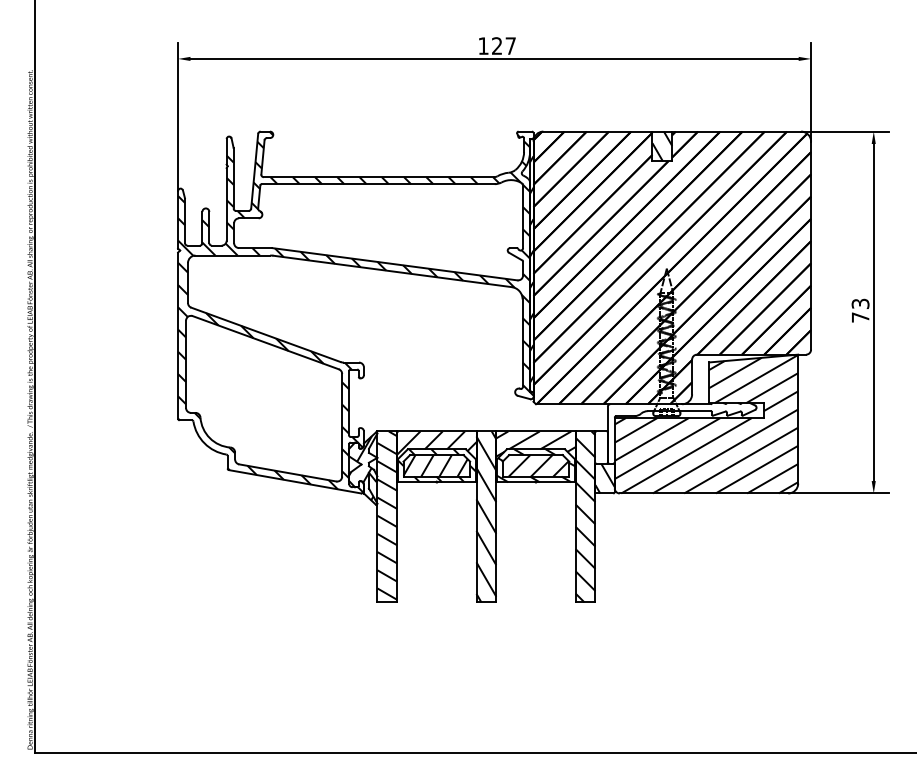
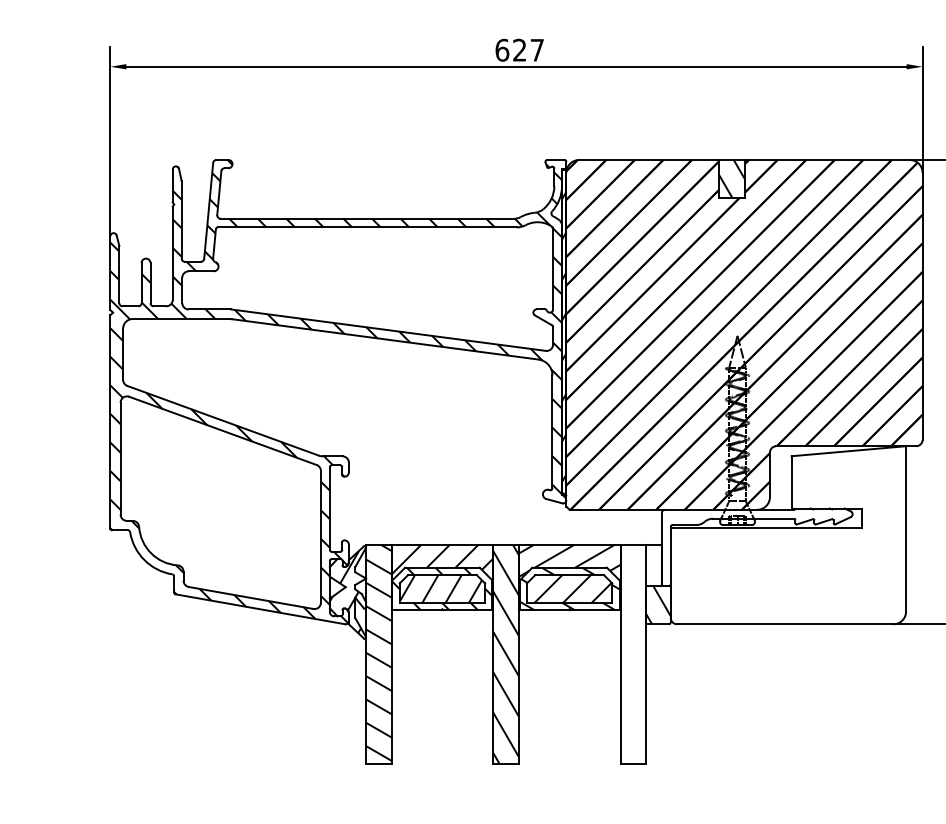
text: (483, 45) -> (502, 49), 127 -> 627
hatch: (706, 423) -> (788, 534), removed
hatch: (585, 516) -> (633, 653), removed

